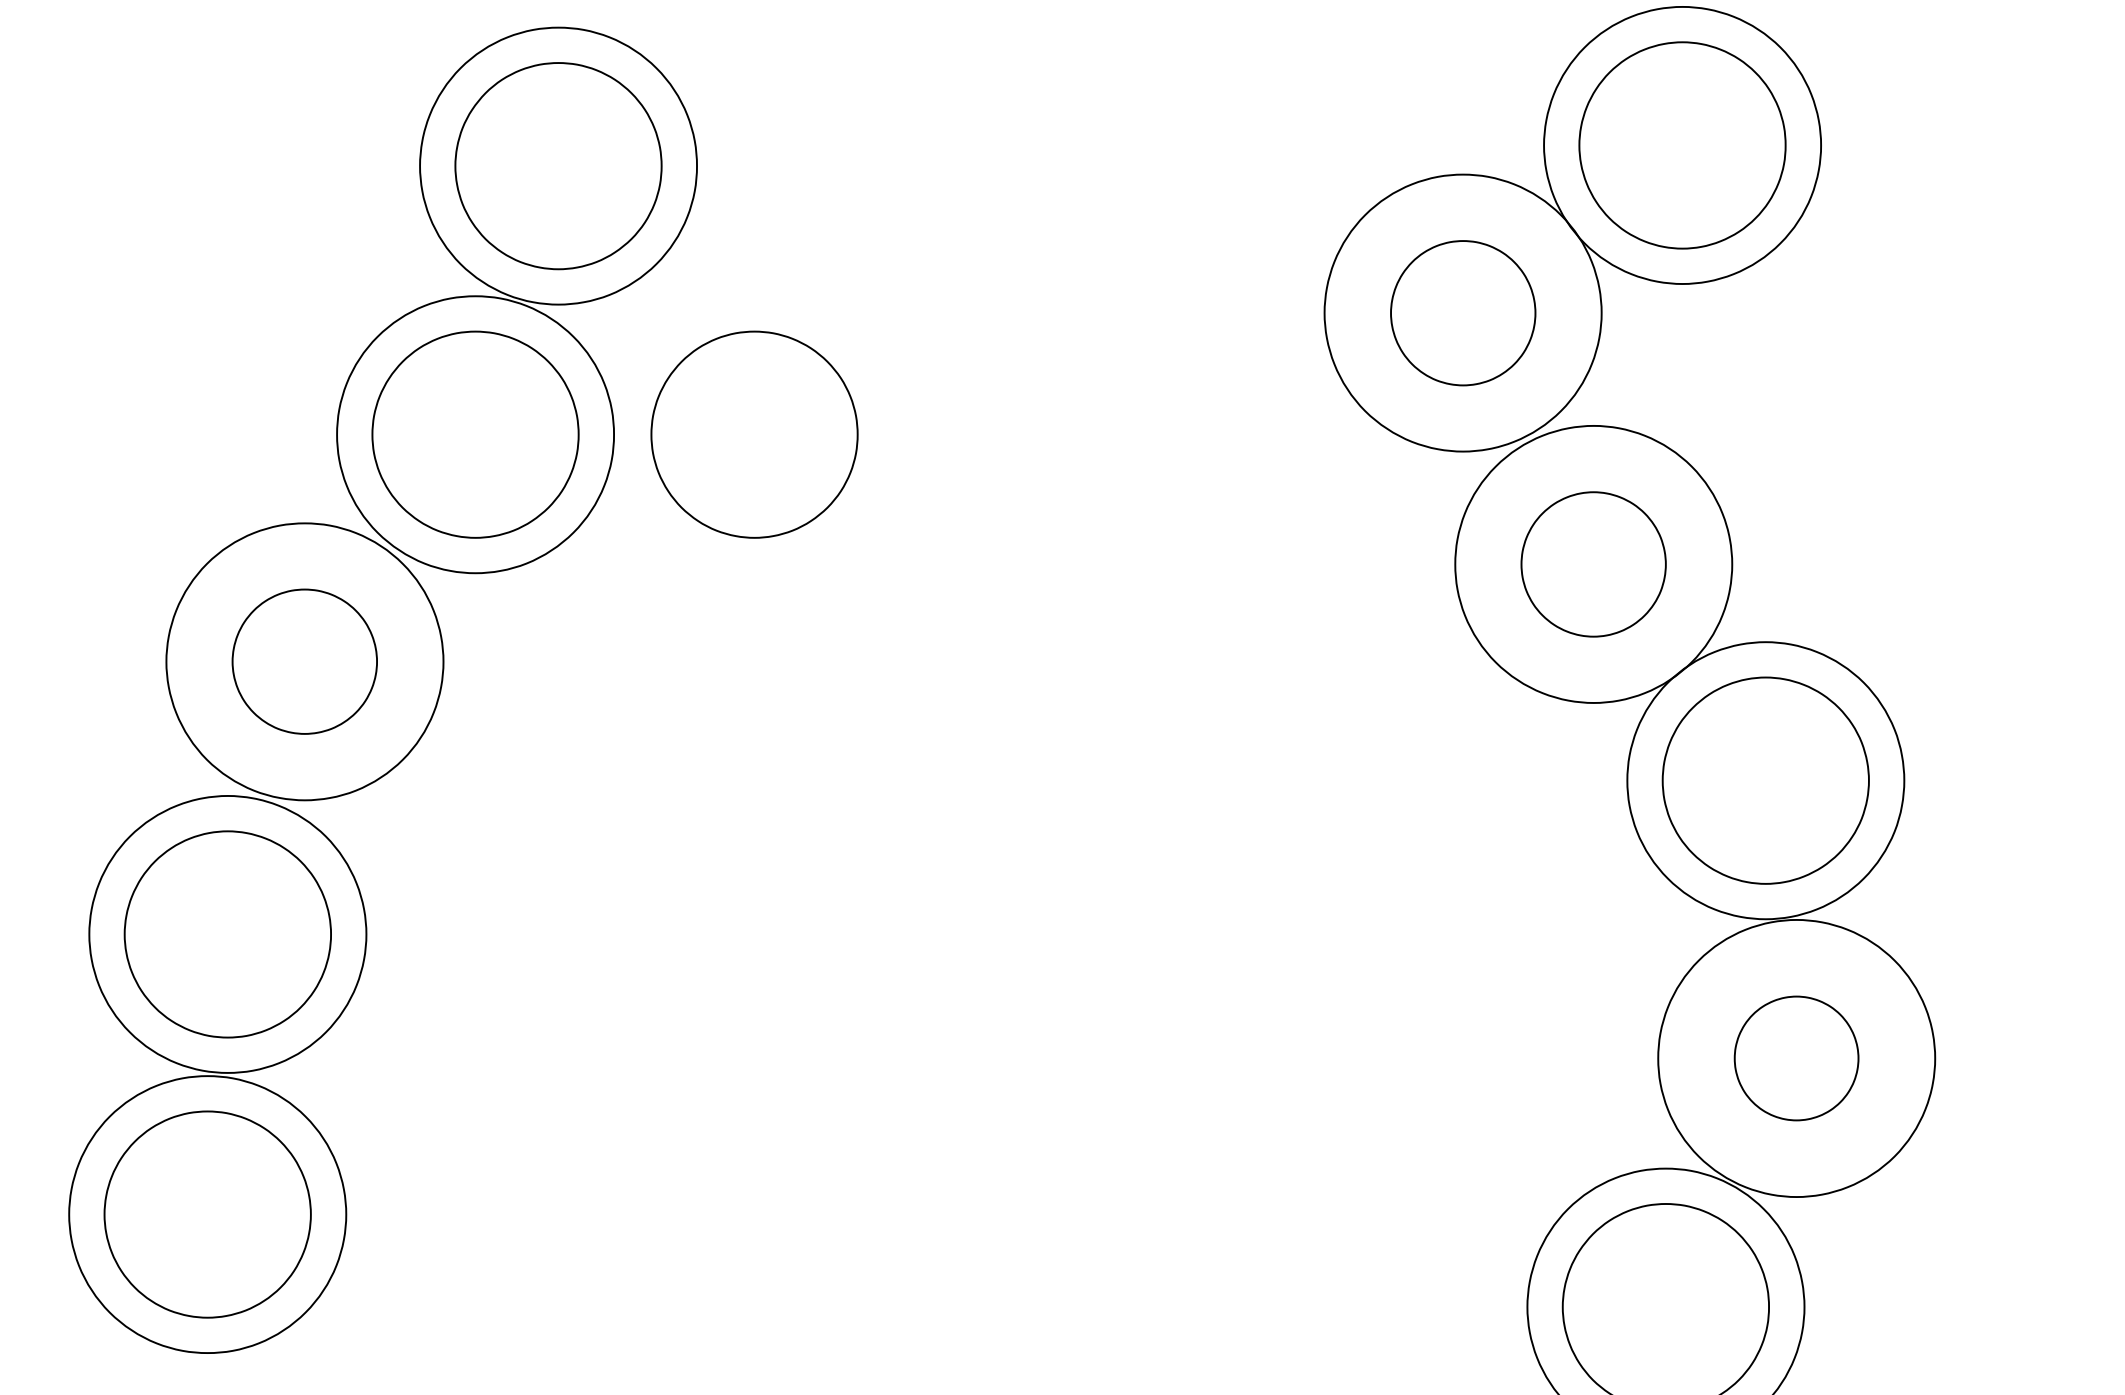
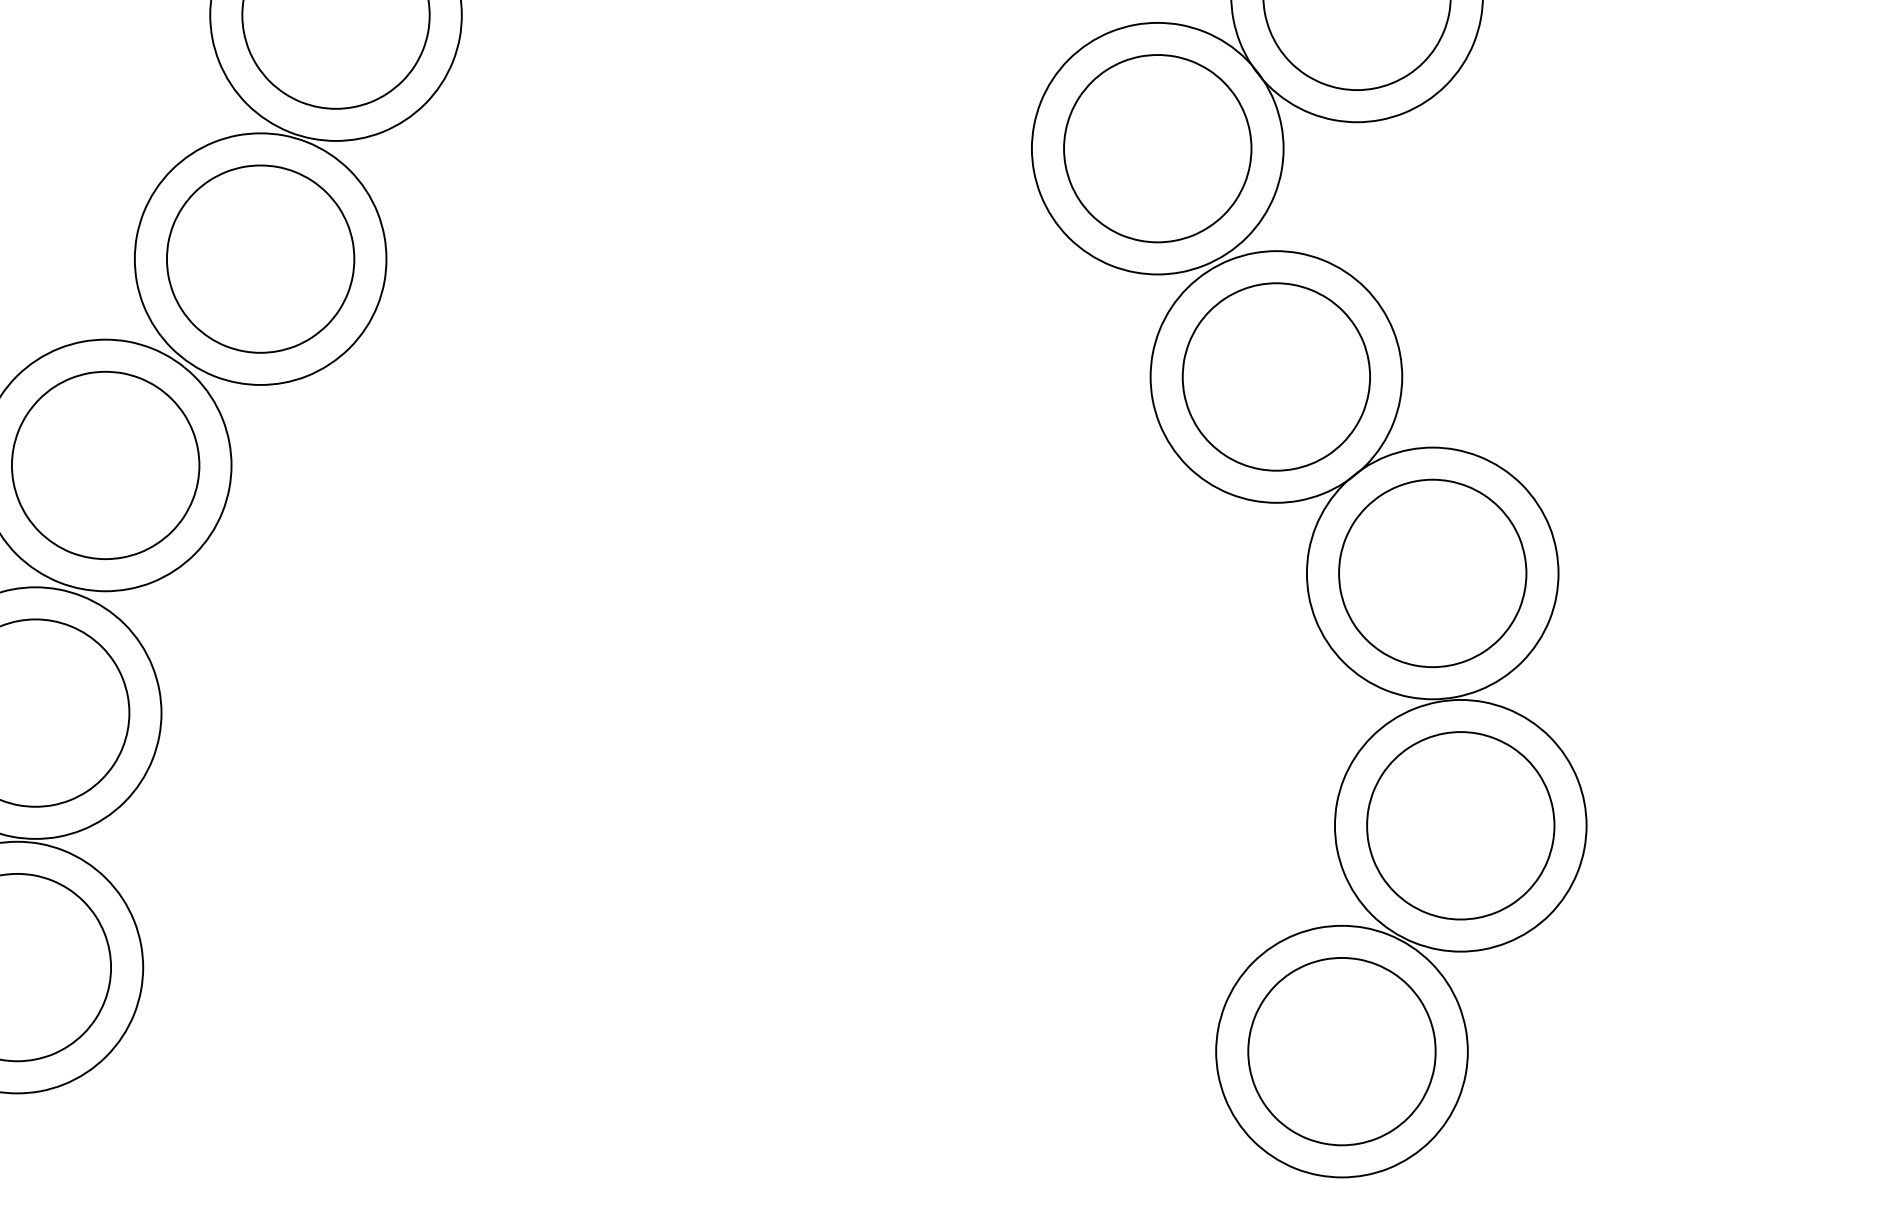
part: (1463, 313) -> (1158, 149), size x1.43
part: (754, 434) -> (514, 258), removed
part: (1593, 564) -> (1276, 377), size x1.43
part: (304, 661) -> (105, 465), size x1.43
part: (1796, 1058) -> (1460, 825), size x1.67

